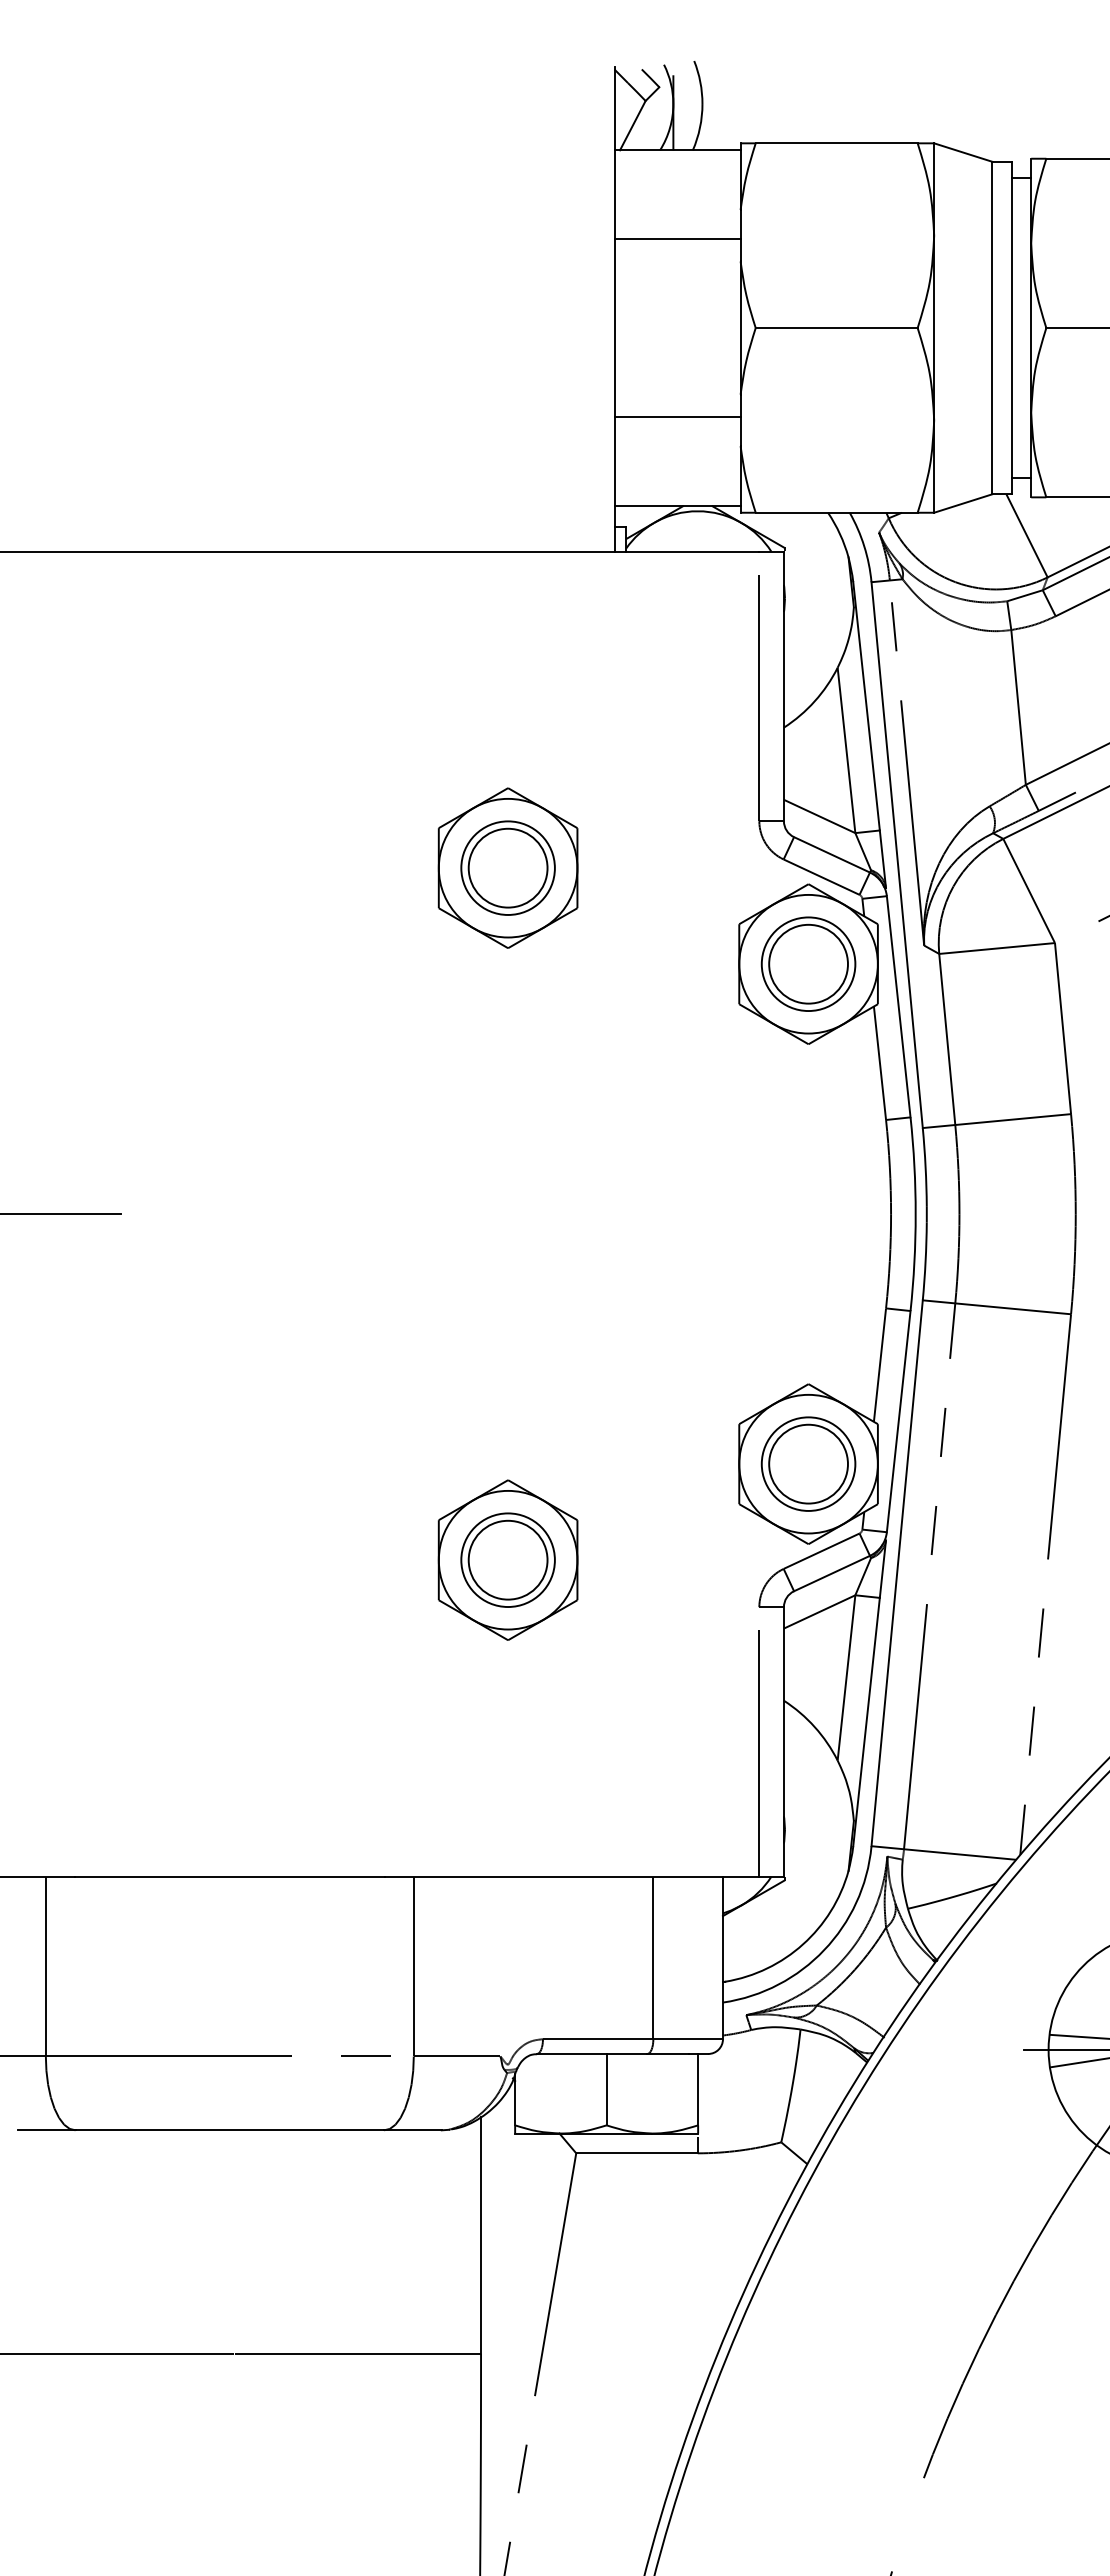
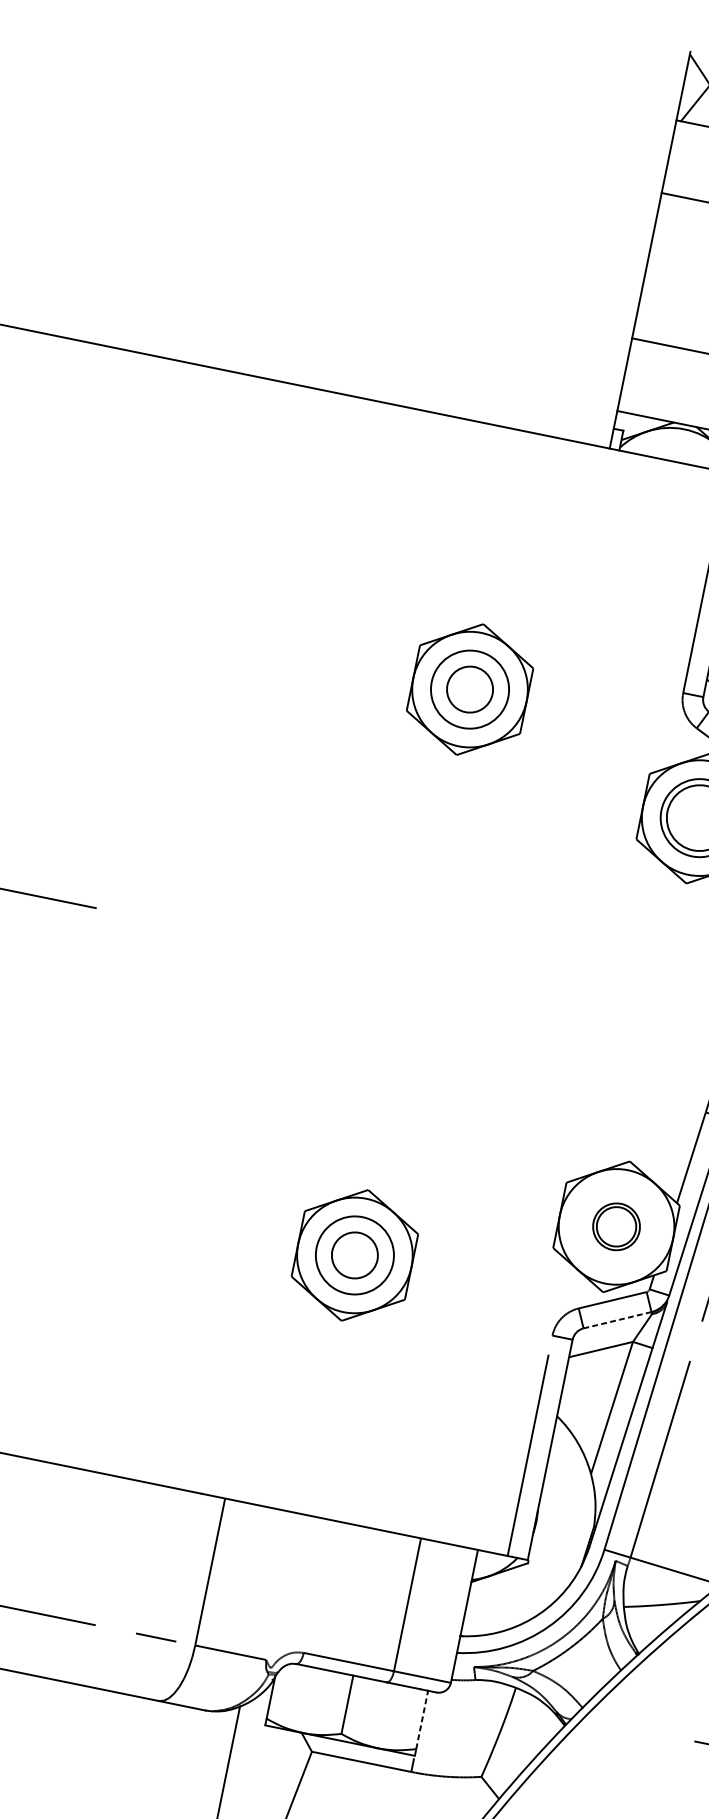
circle: (507, 867) -> (469, 688), size x0.7
part: (808, 1463) -> (616, 1226), size x0.6
circle: (507, 1559) -> (354, 1254), size x0.7
line: (832, 1573) -> (617, 1320), solid -> dashed
line: (698, 2089) -> (422, 1719), solid -> dashed

